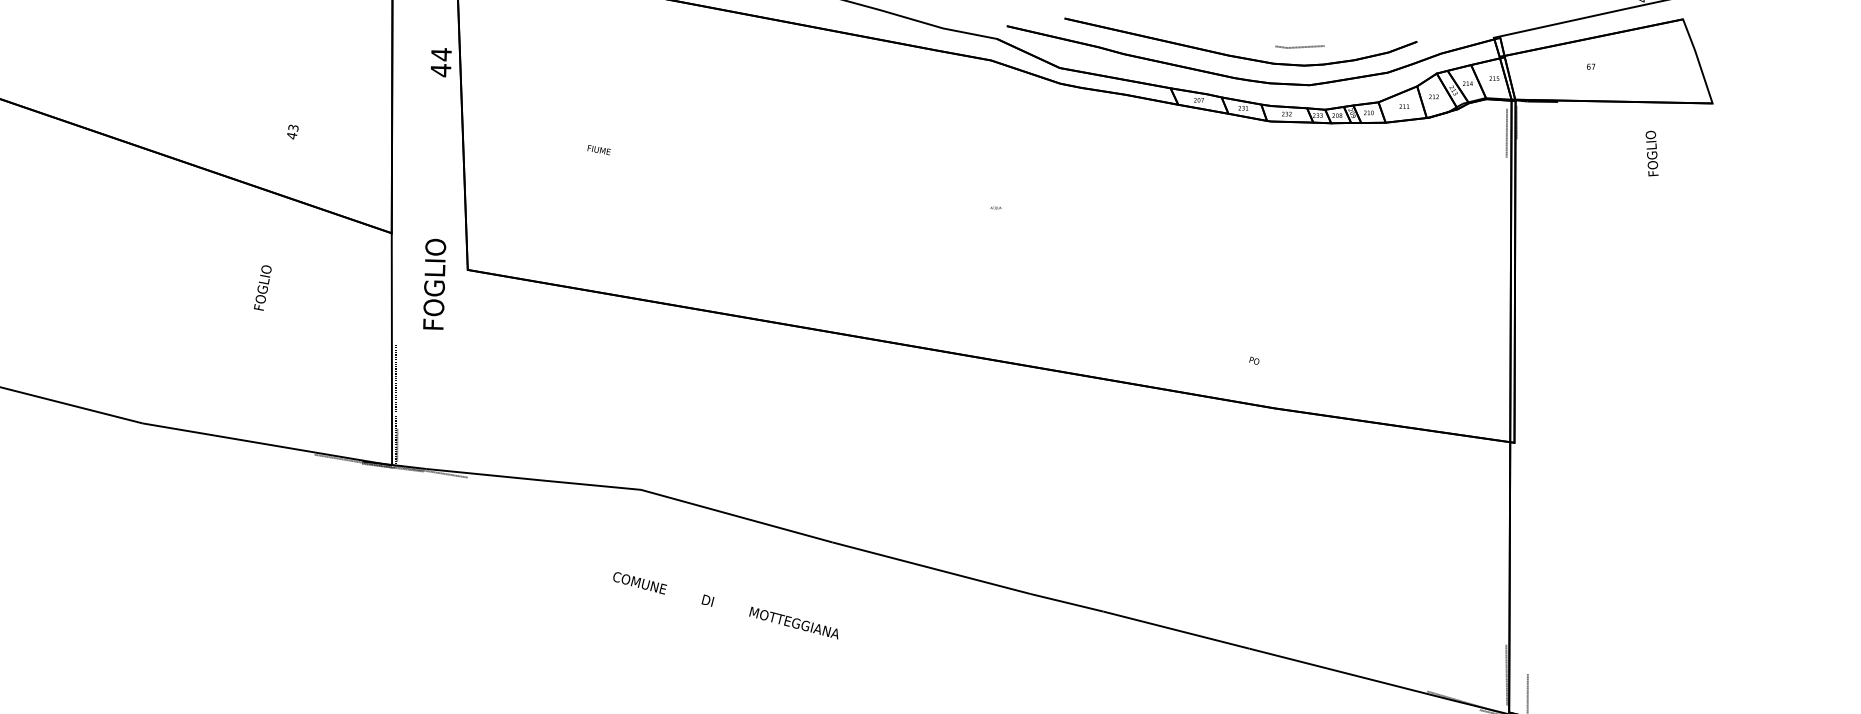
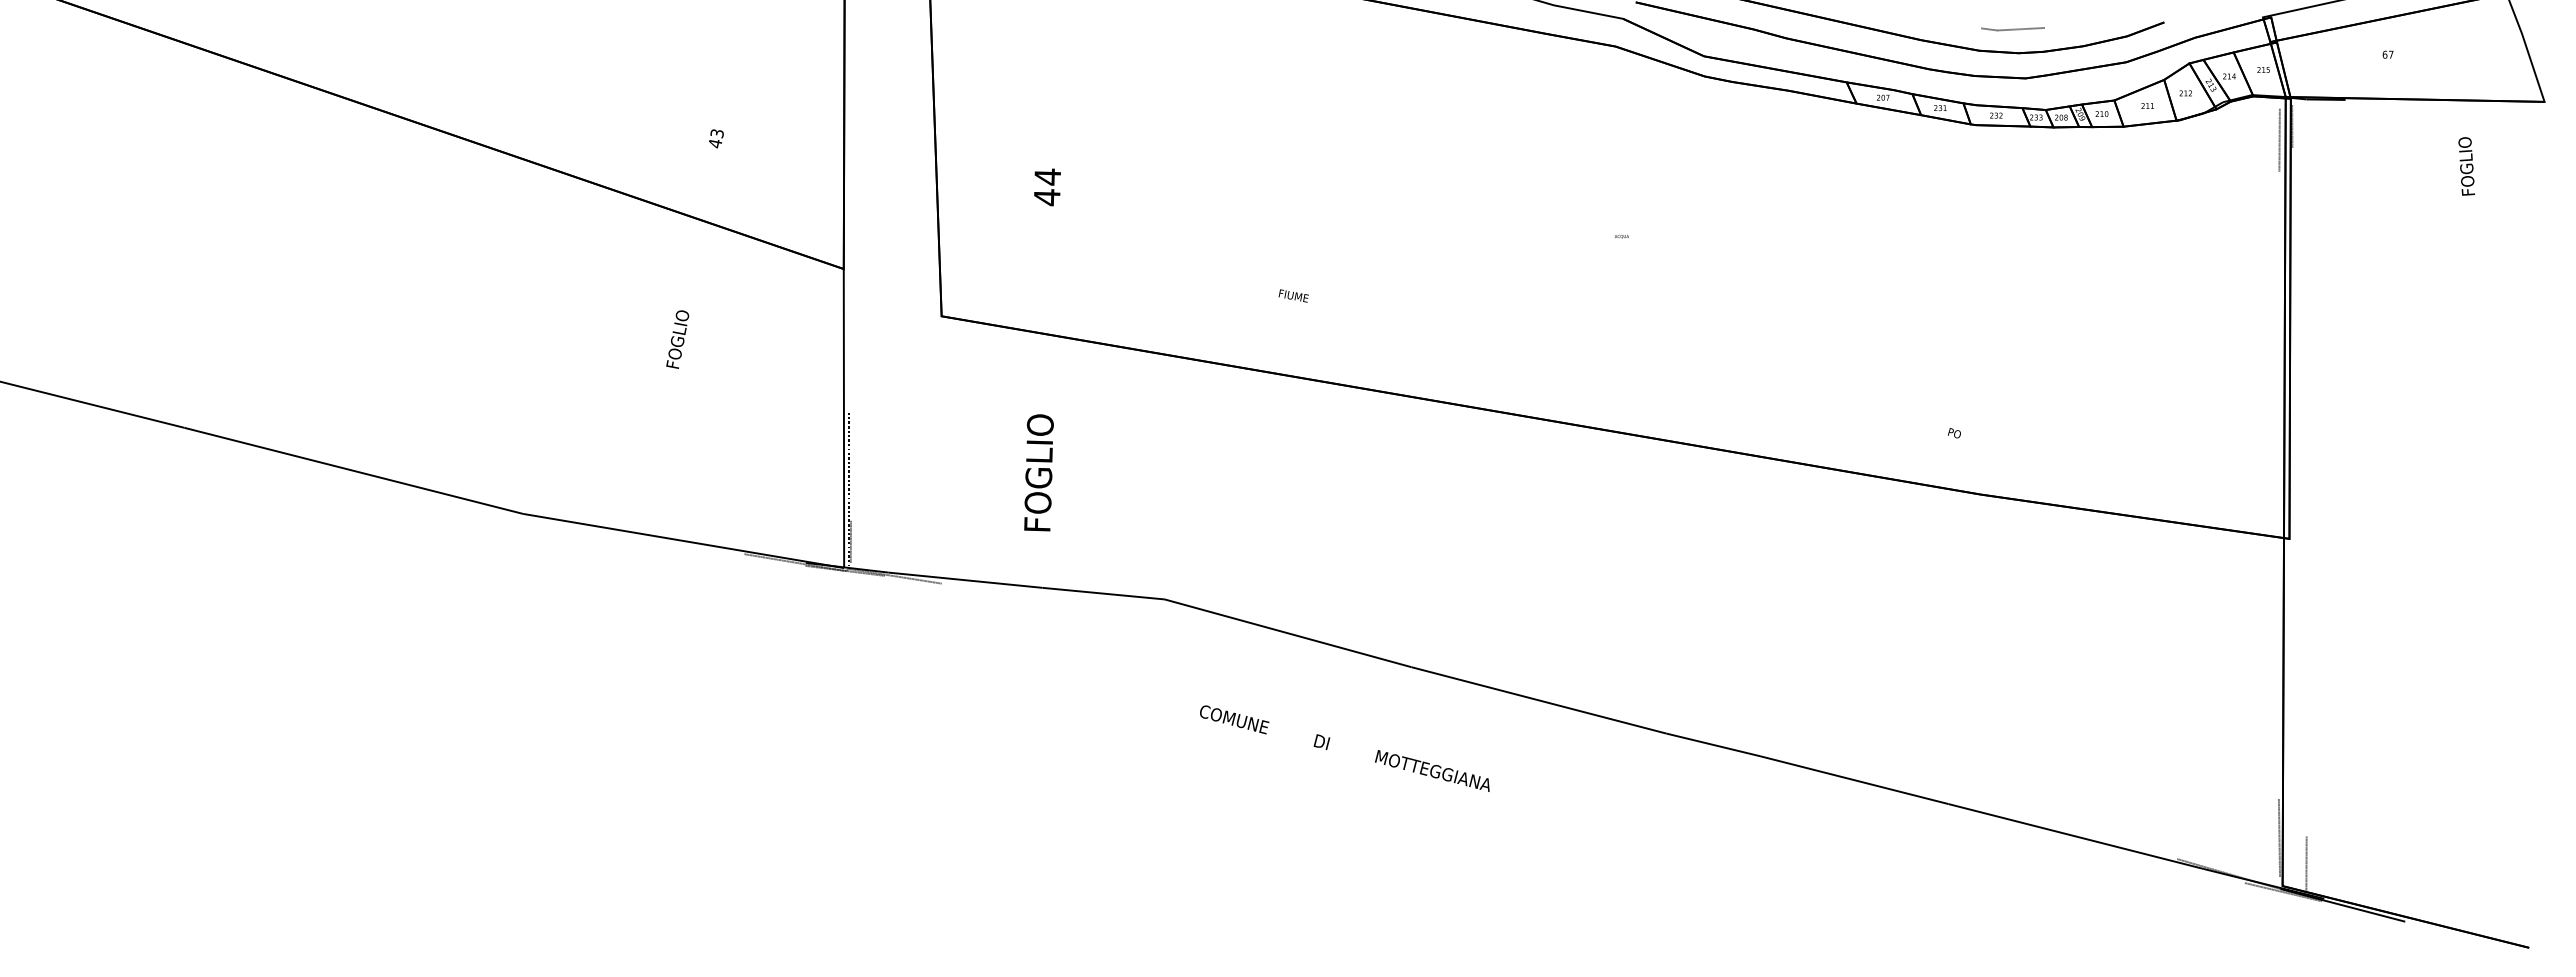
text: (598, 149) -> (1293, 295), moved
text: (437, 188) -> (1042, 349), moved
text: (725, 605) -> (1344, 748), moved

